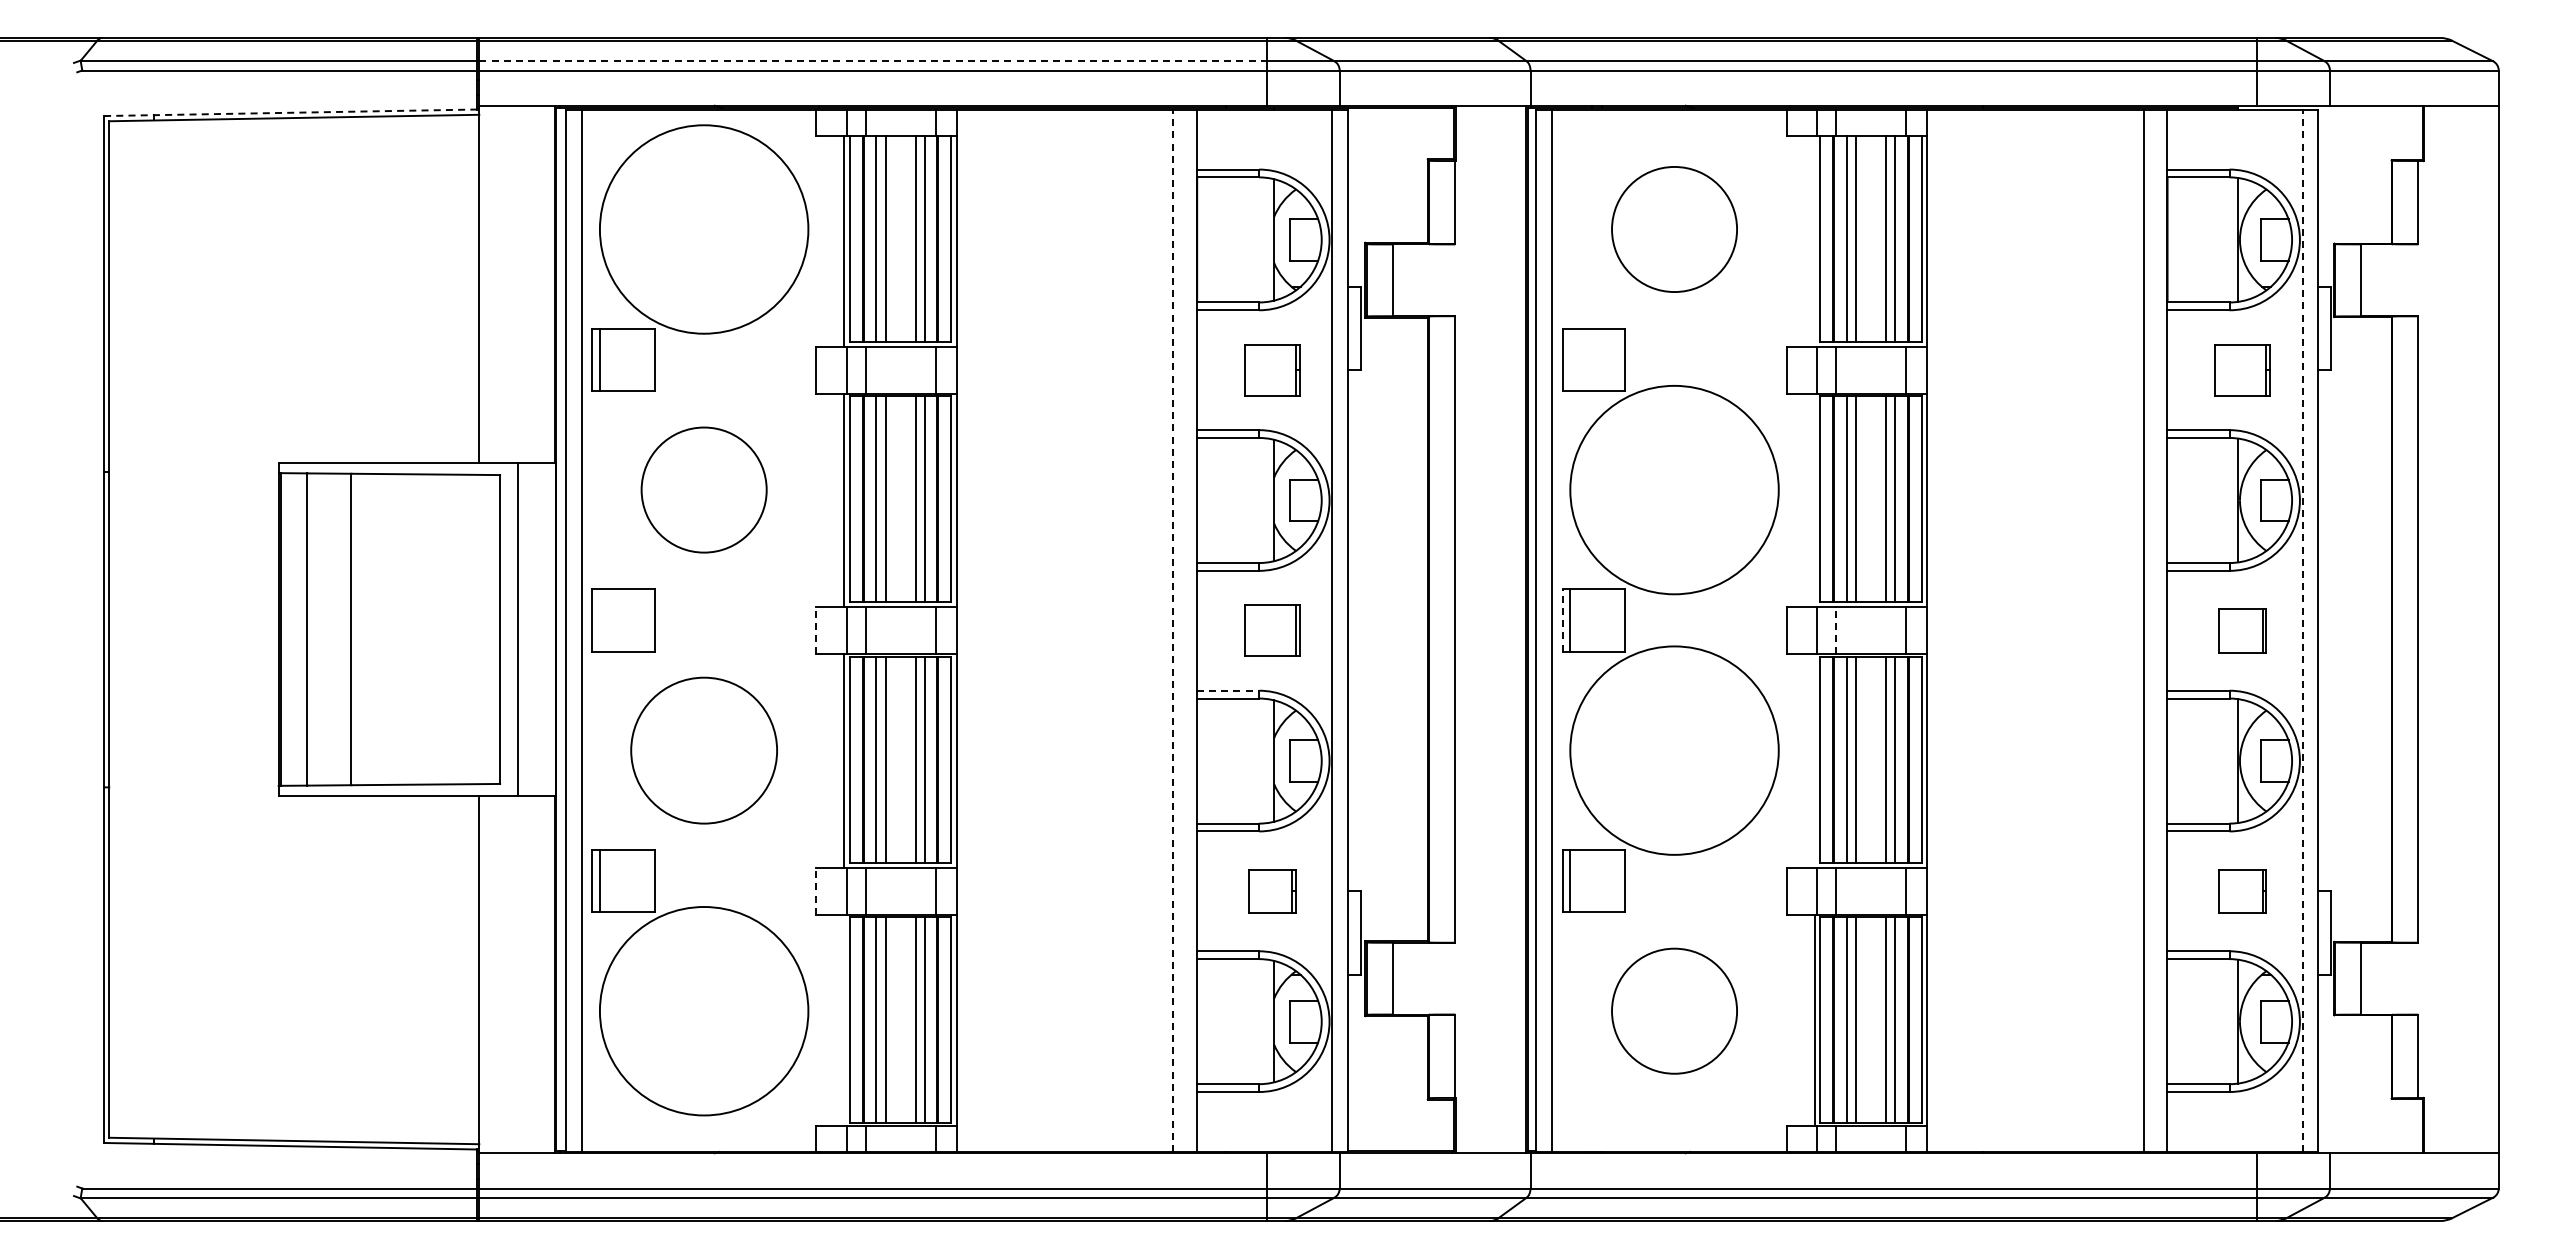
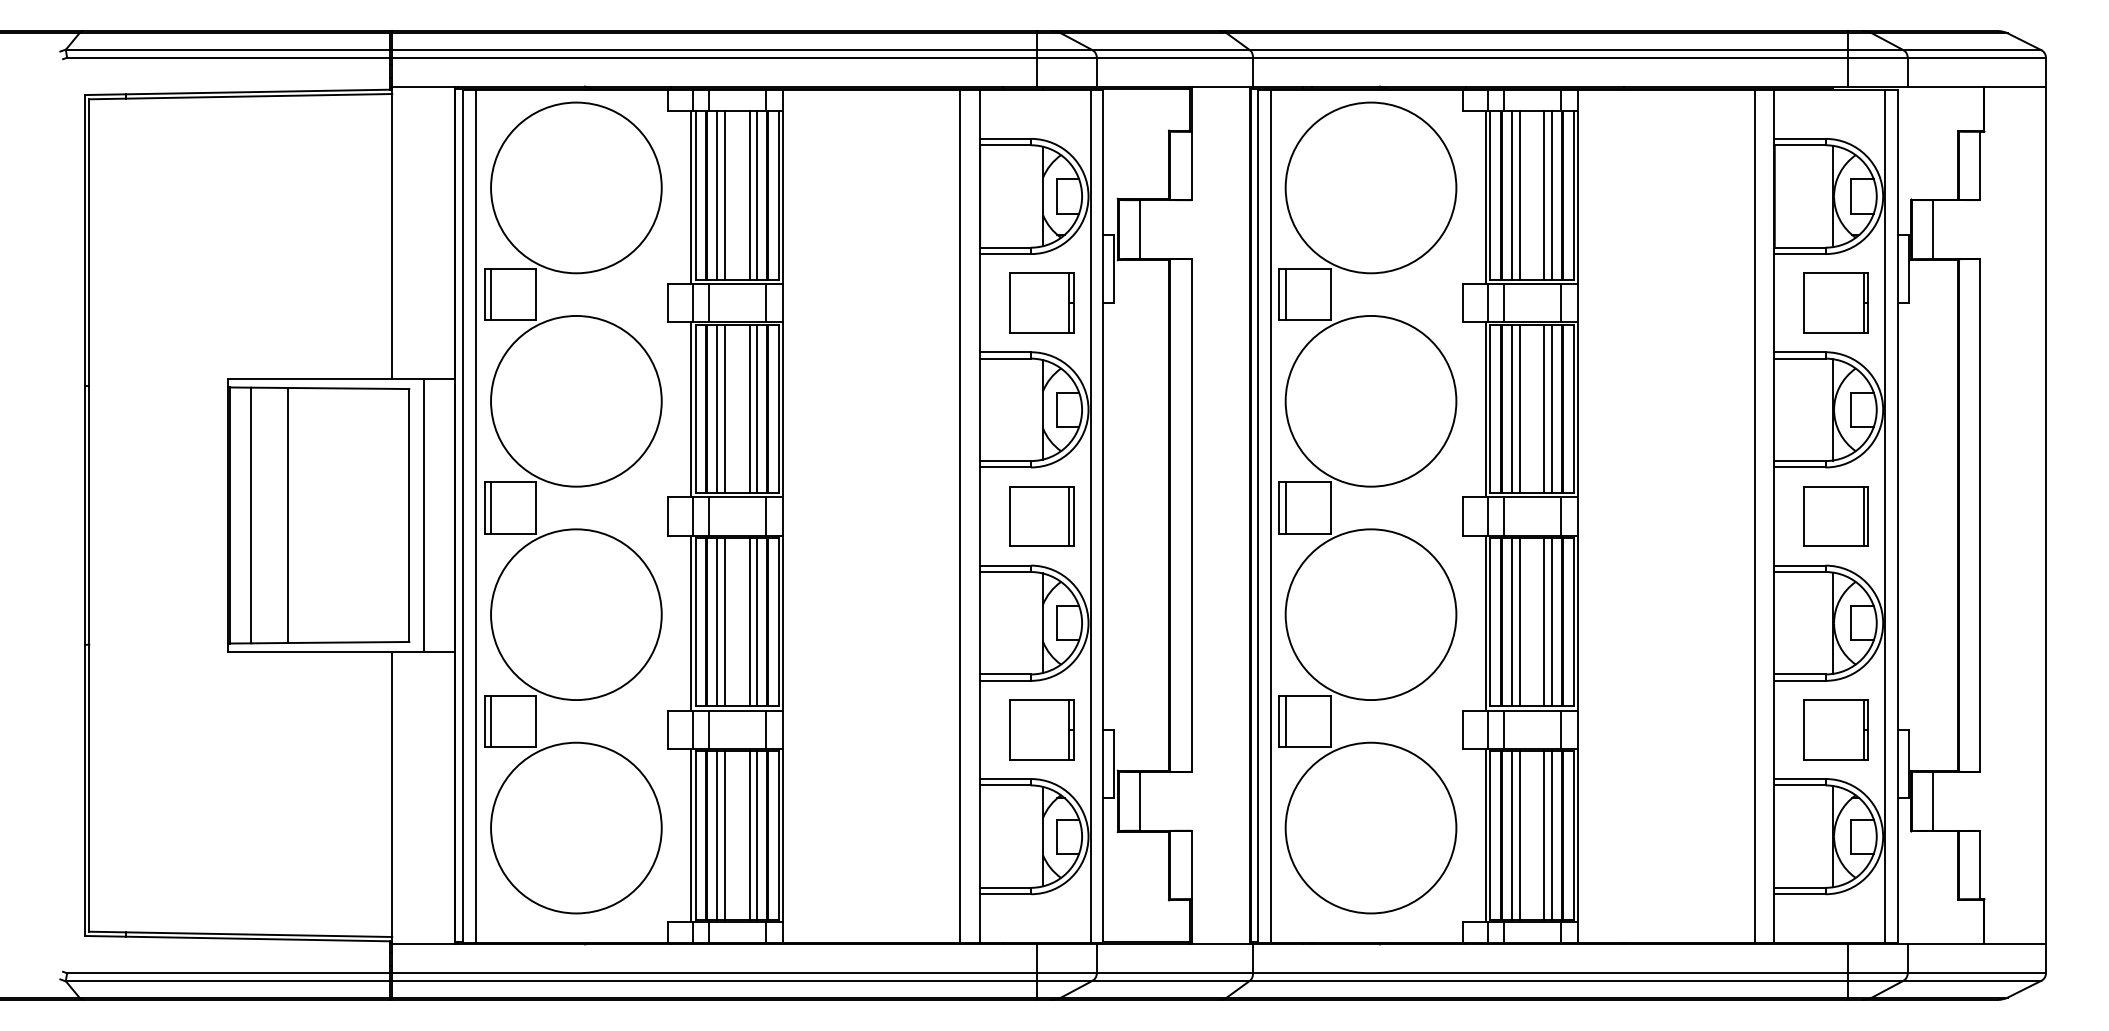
line: (873, 61) -> (715, 50), dashed -> solid
line: (290, 112) -> (237, 92), dashed -> solid
circle: (1674, 229) -> (1371, 187), size x1.67
line: (1814, 240) -> (1485, 196), added
line: (1570, 359) -> (1285, 294), added
part: (1271, 370) -> (1040, 303), size x1.43
part: (2242, 370) -> (1836, 303), size x1.43
circle: (703, 489) -> (575, 400), size x1.67
line: (1814, 500) -> (1485, 409), added
line: (1562, 619) -> (1279, 507), dashed -> solid
line: (599, 620) -> (490, 508), added
line: (816, 630) -> (668, 516), dashed -> solid
line: (1173, 630) -> (960, 516), dashed -> solid
part: (1271, 630) -> (1040, 516), size x1.43
line: (1836, 630) -> (1503, 516), dashed -> solid
part: (2242, 630) -> (1836, 516), size x1.67
line: (2302, 630) -> (1885, 516), dashed -> solid
line: (1228, 690) -> (1005, 565), dashed -> solid
circle: (703, 750) -> (575, 614), size x1.43
line: (1814, 760) -> (1485, 622), added
line: (816, 890) -> (668, 729), dashed -> solid
part: (1271, 891) -> (1040, 730), size x1.67
part: (2242, 891) -> (1836, 730), size x1.67
circle: (1674, 1011) -> (1371, 828), size x1.67
line: (844, 1019) -> (691, 834), added

